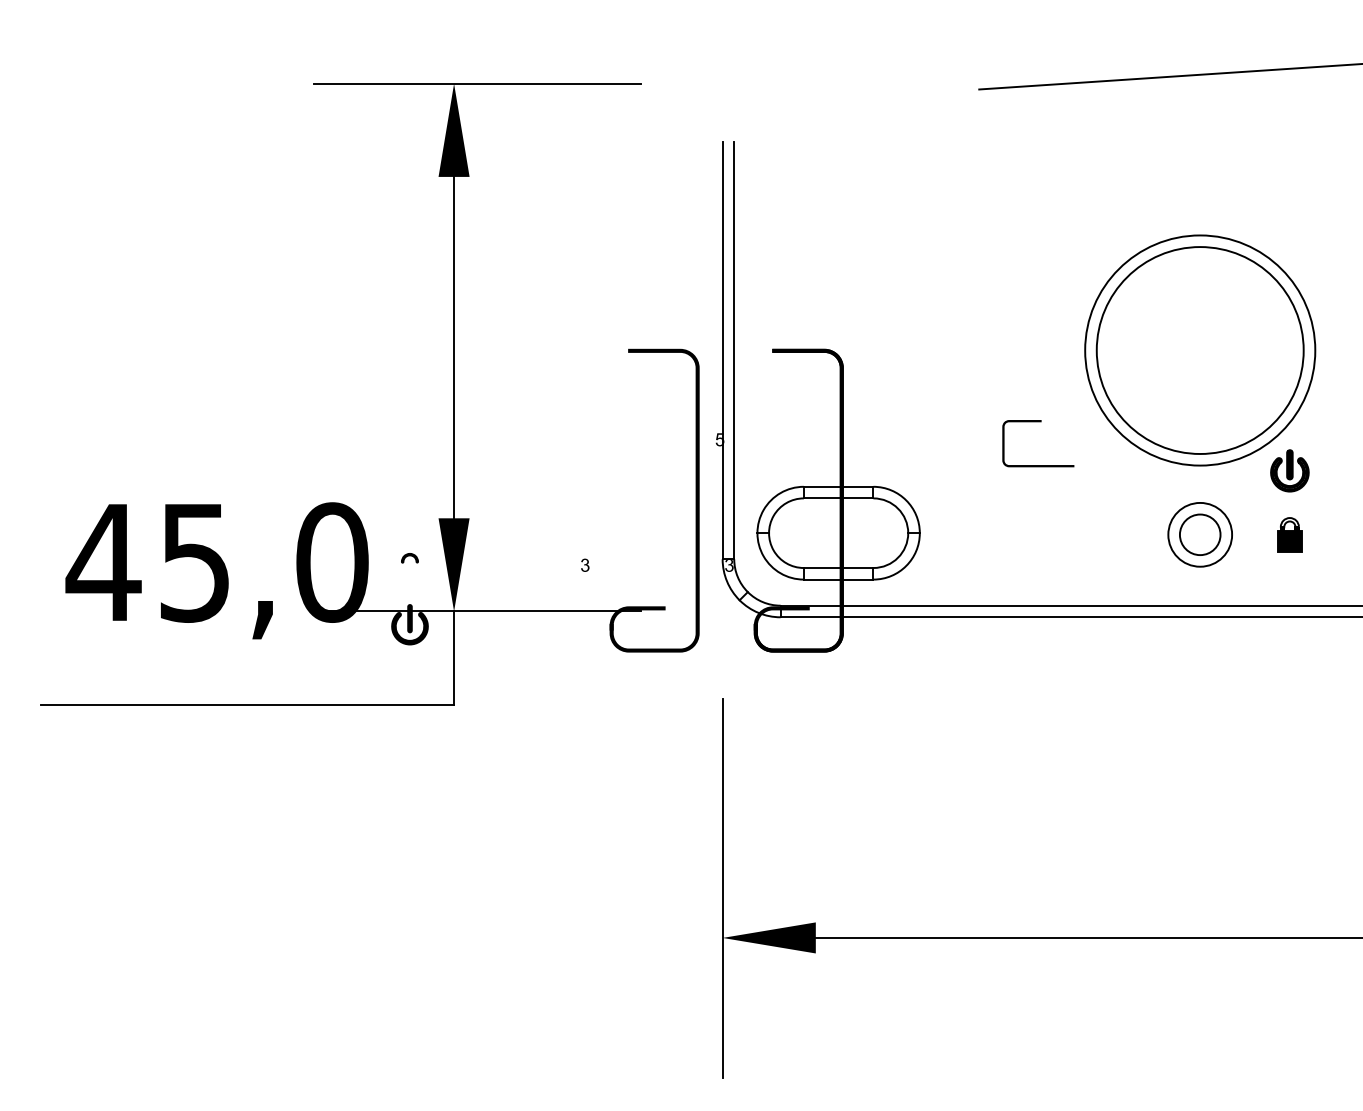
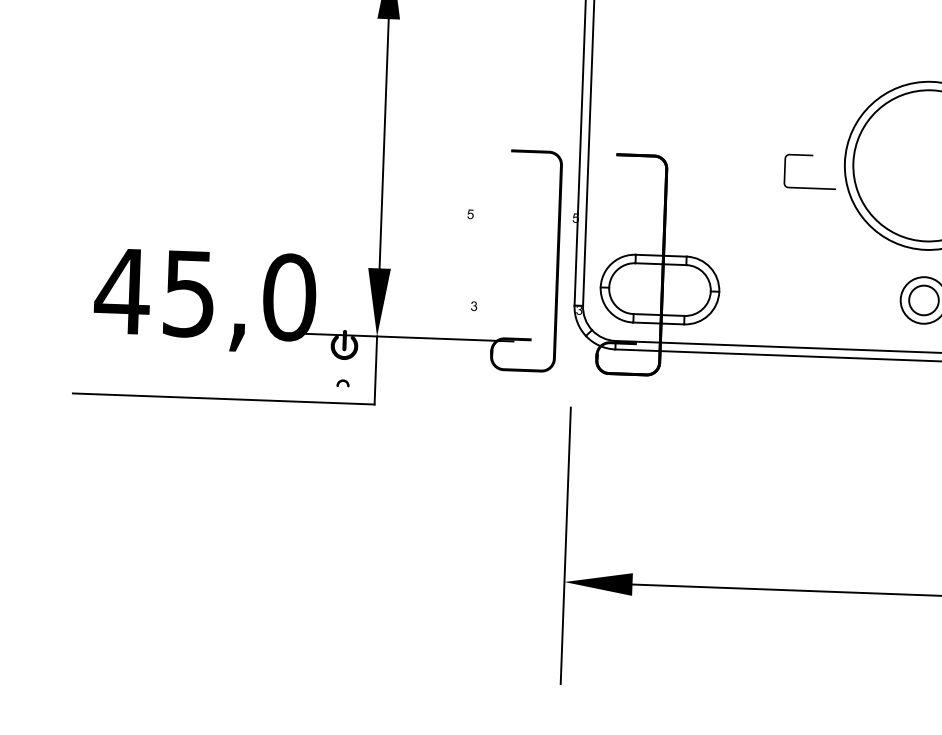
part: (1038, 422) -> (811, 156), moved
fill: (575, 439) -> (470, 214), added
part: (409, 558) -> (342, 383), moved

